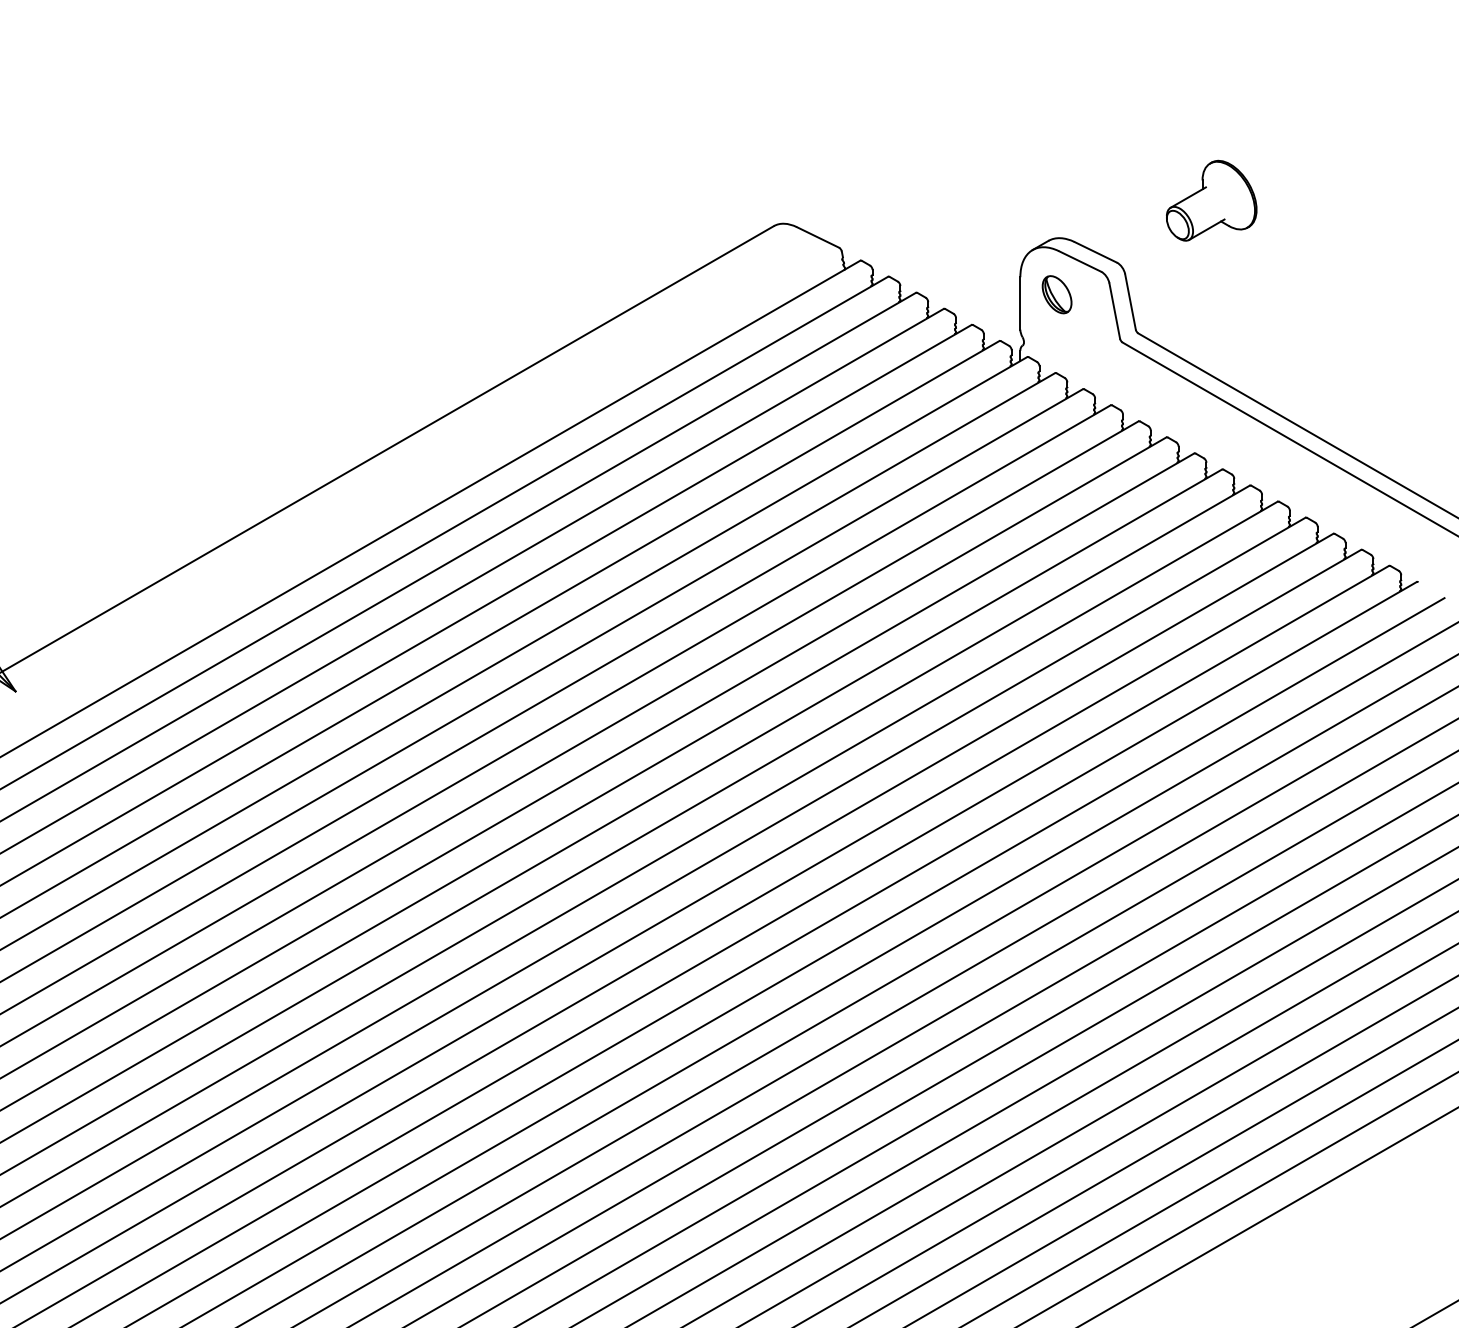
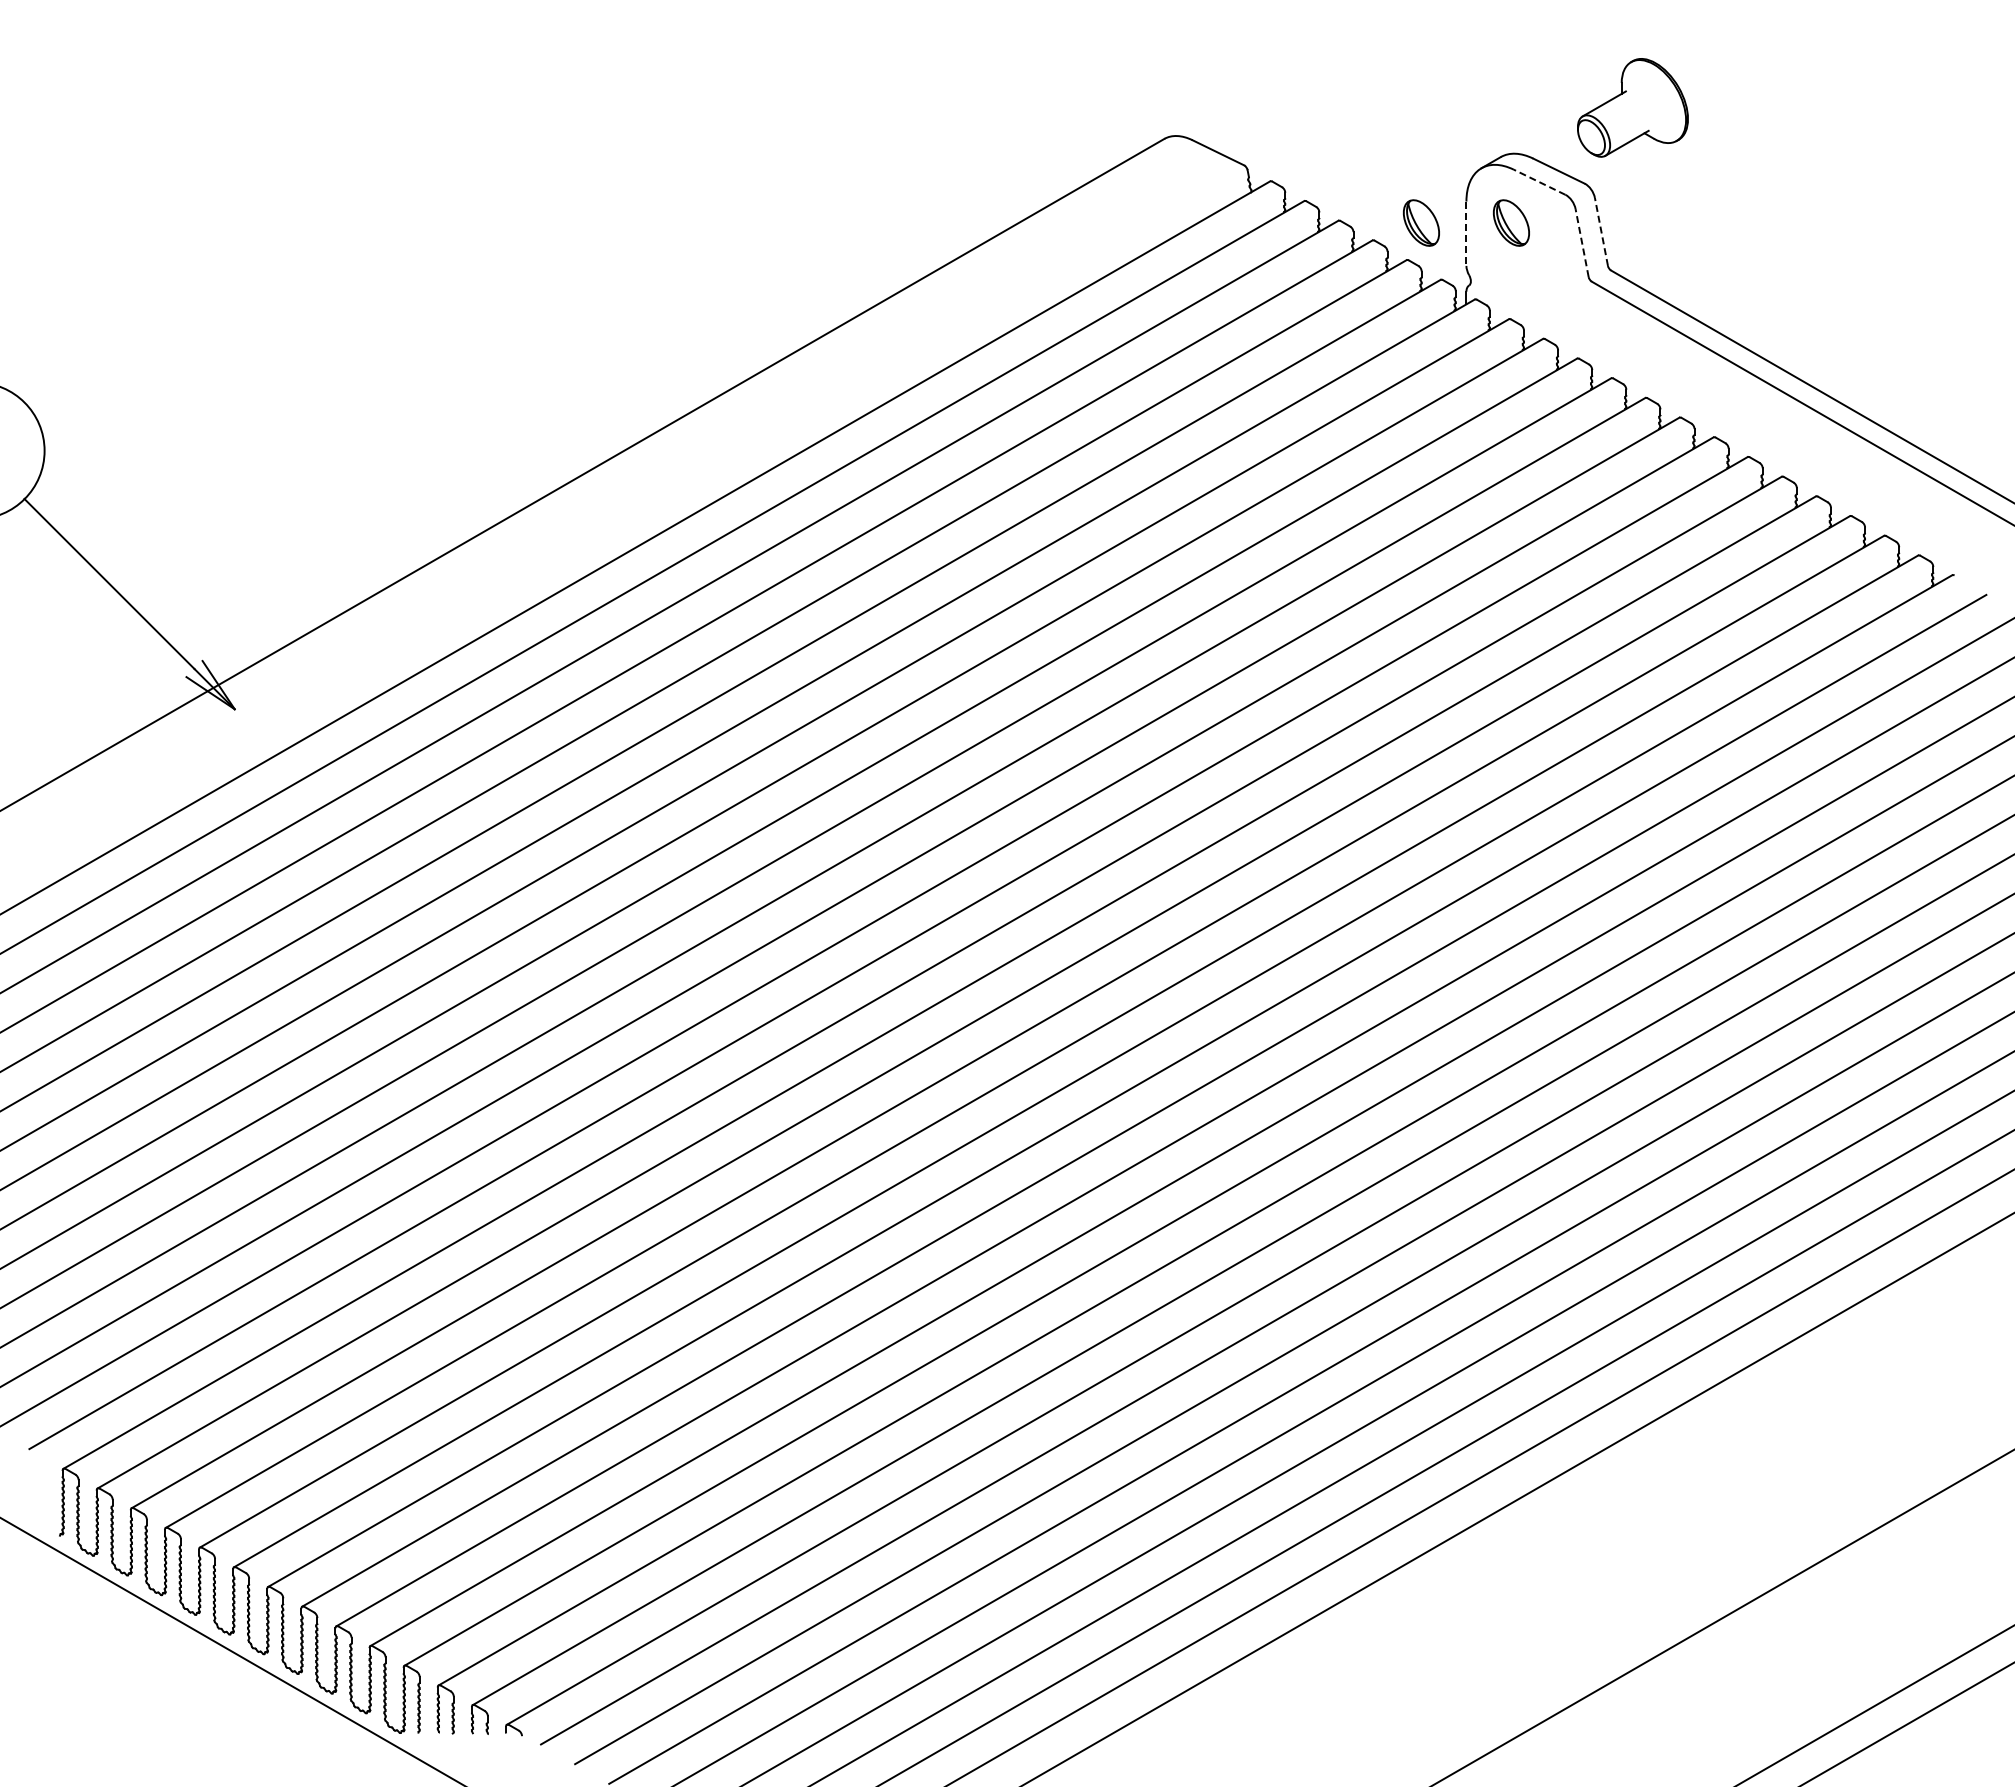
part: (1211, 200) -> (1632, 107), moved
line: (1079, 261) -> (1539, 182), solid -> dashed
part: (983, 294) -> (1421, 222), added
line: (1130, 301) -> (1601, 231), solid -> dashed
line: (1020, 304) -> (1466, 234), solid -> dashed
line: (1115, 311) -> (1582, 243), solid -> dashed

